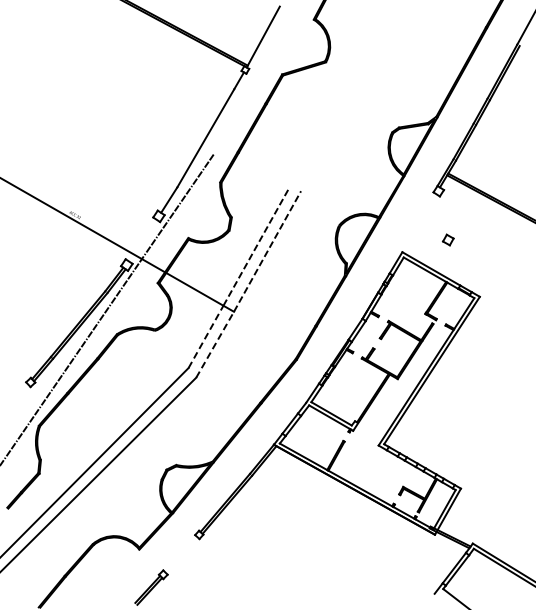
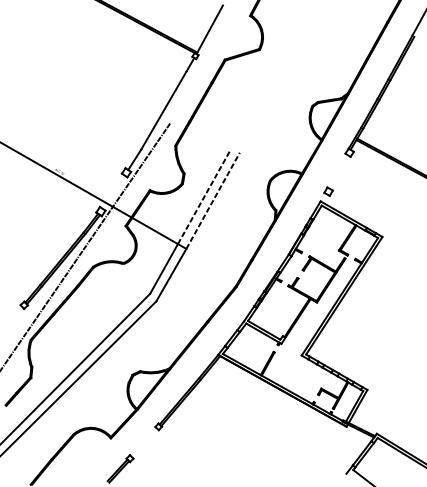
part: (448, 239) -> (328, 191), moved
line: (206, 336) -> (164, 268), dashed -> solid
line: (215, 344) -> (171, 275), dashed -> solid

